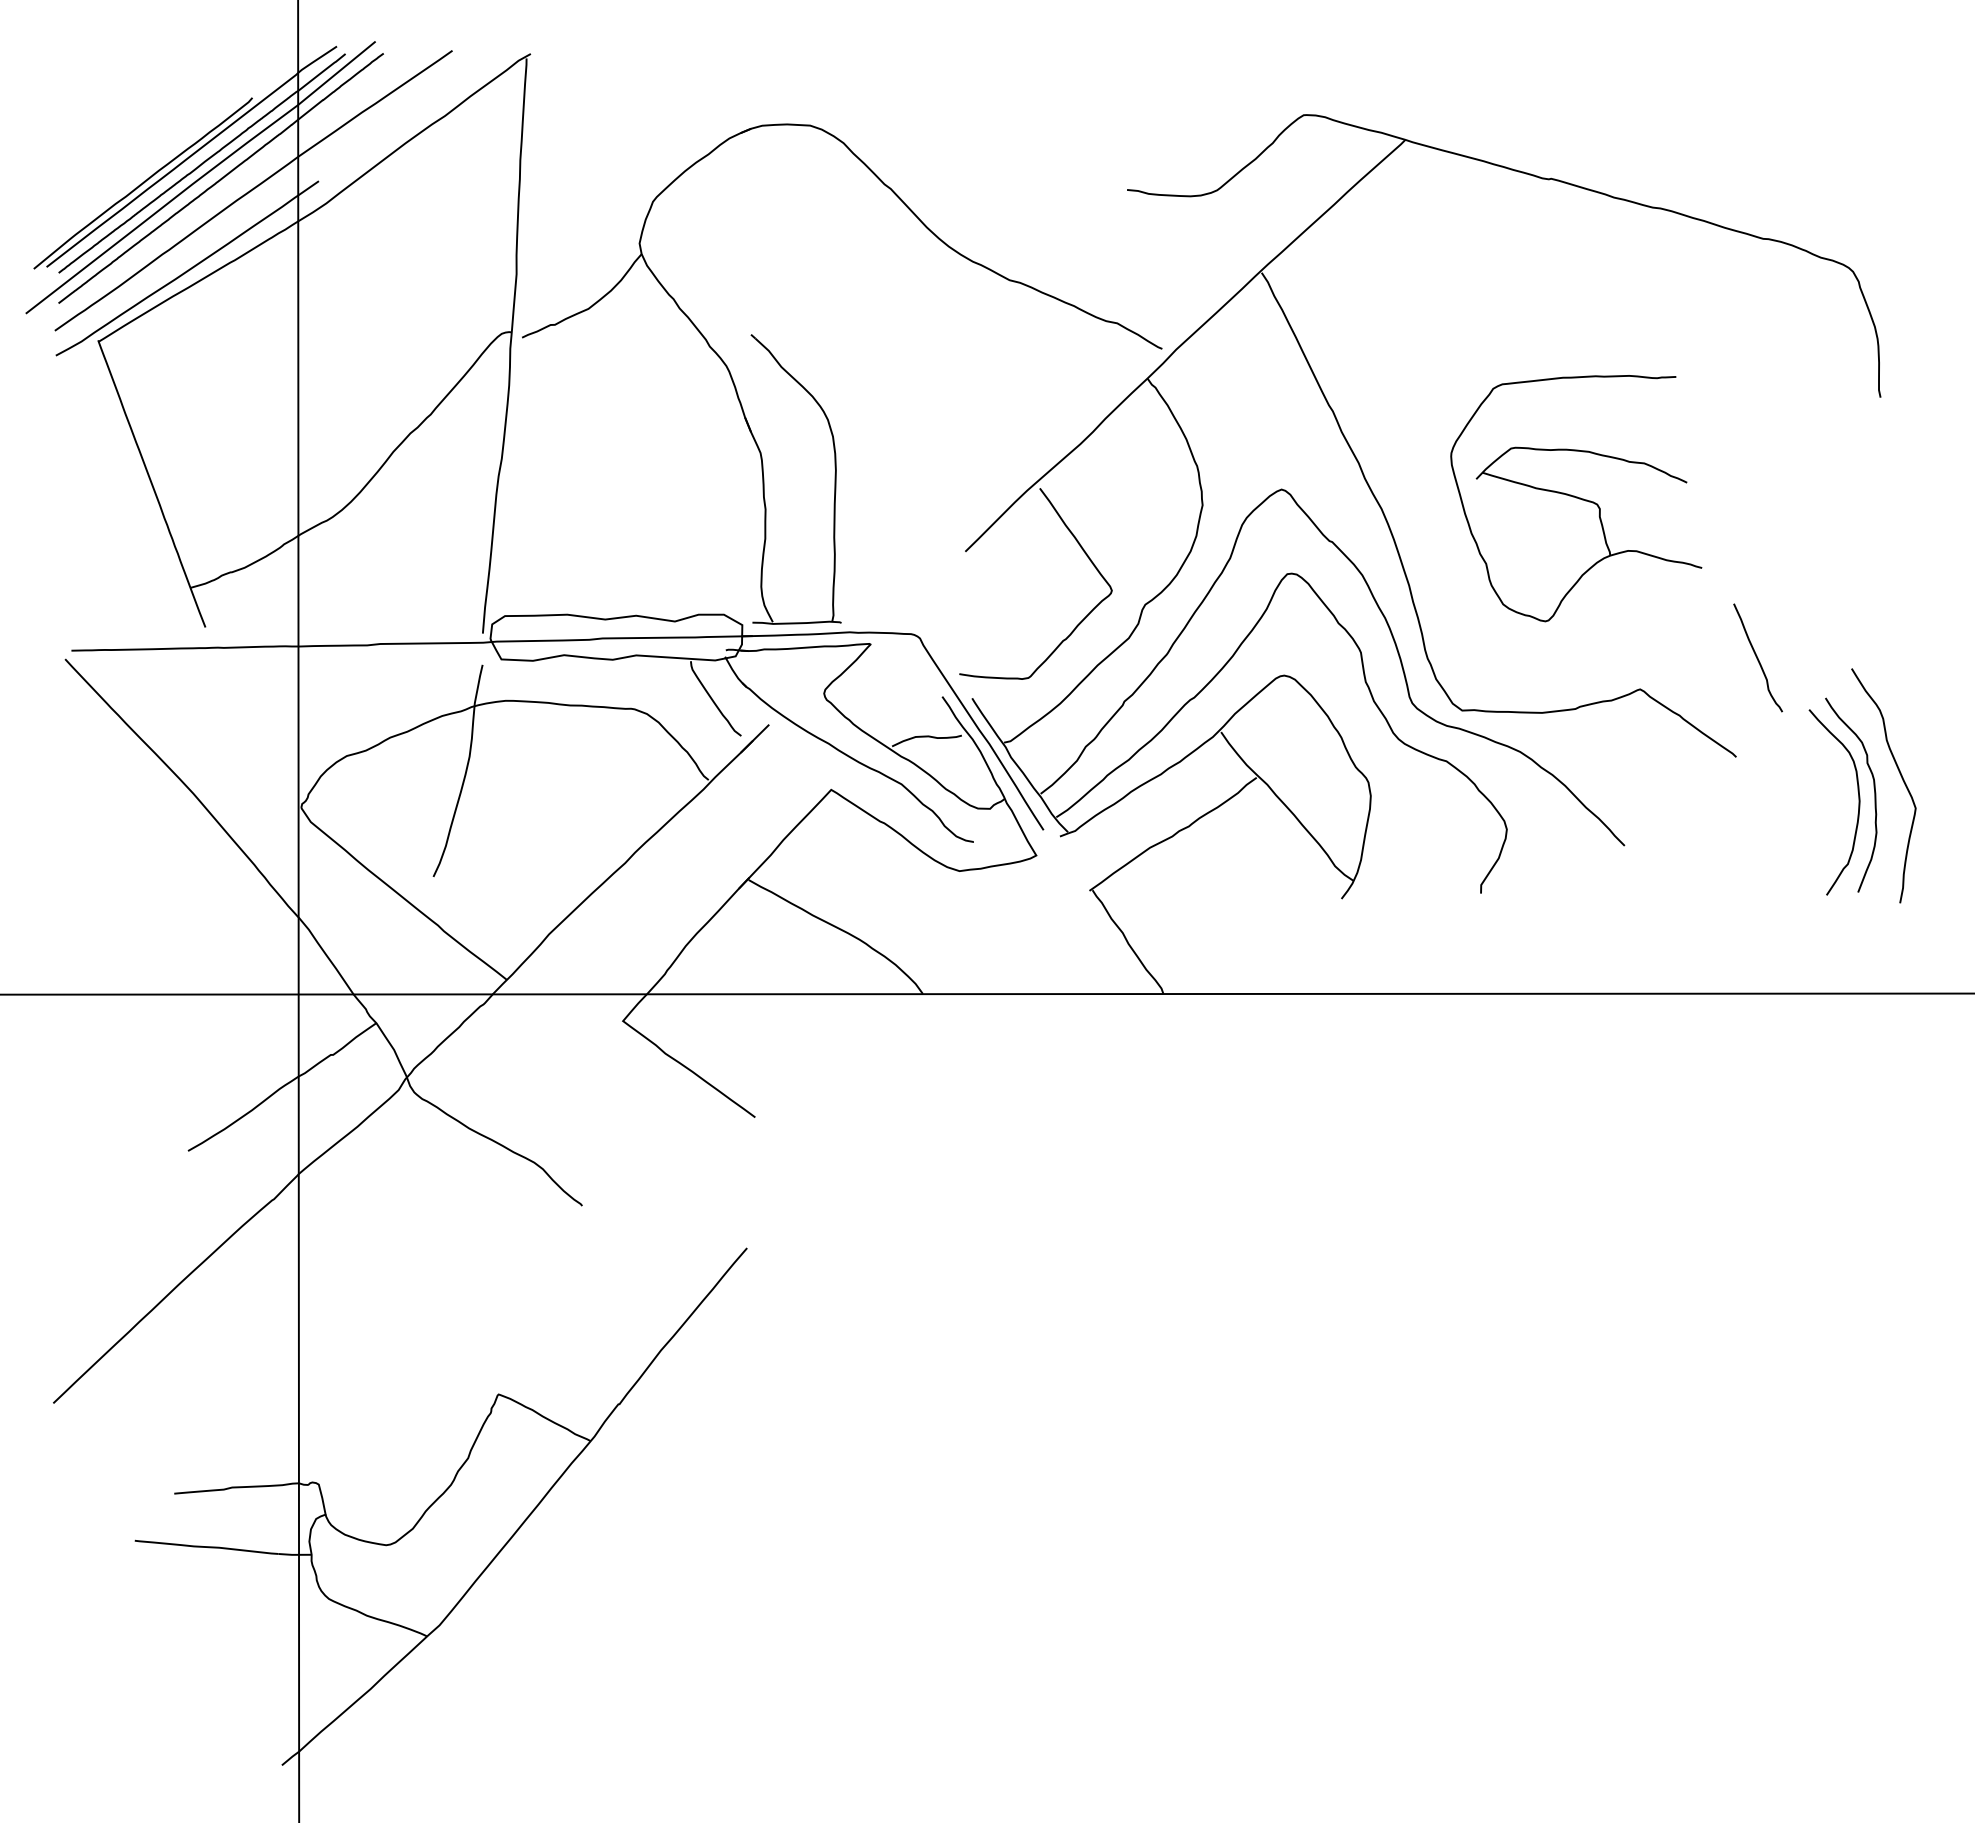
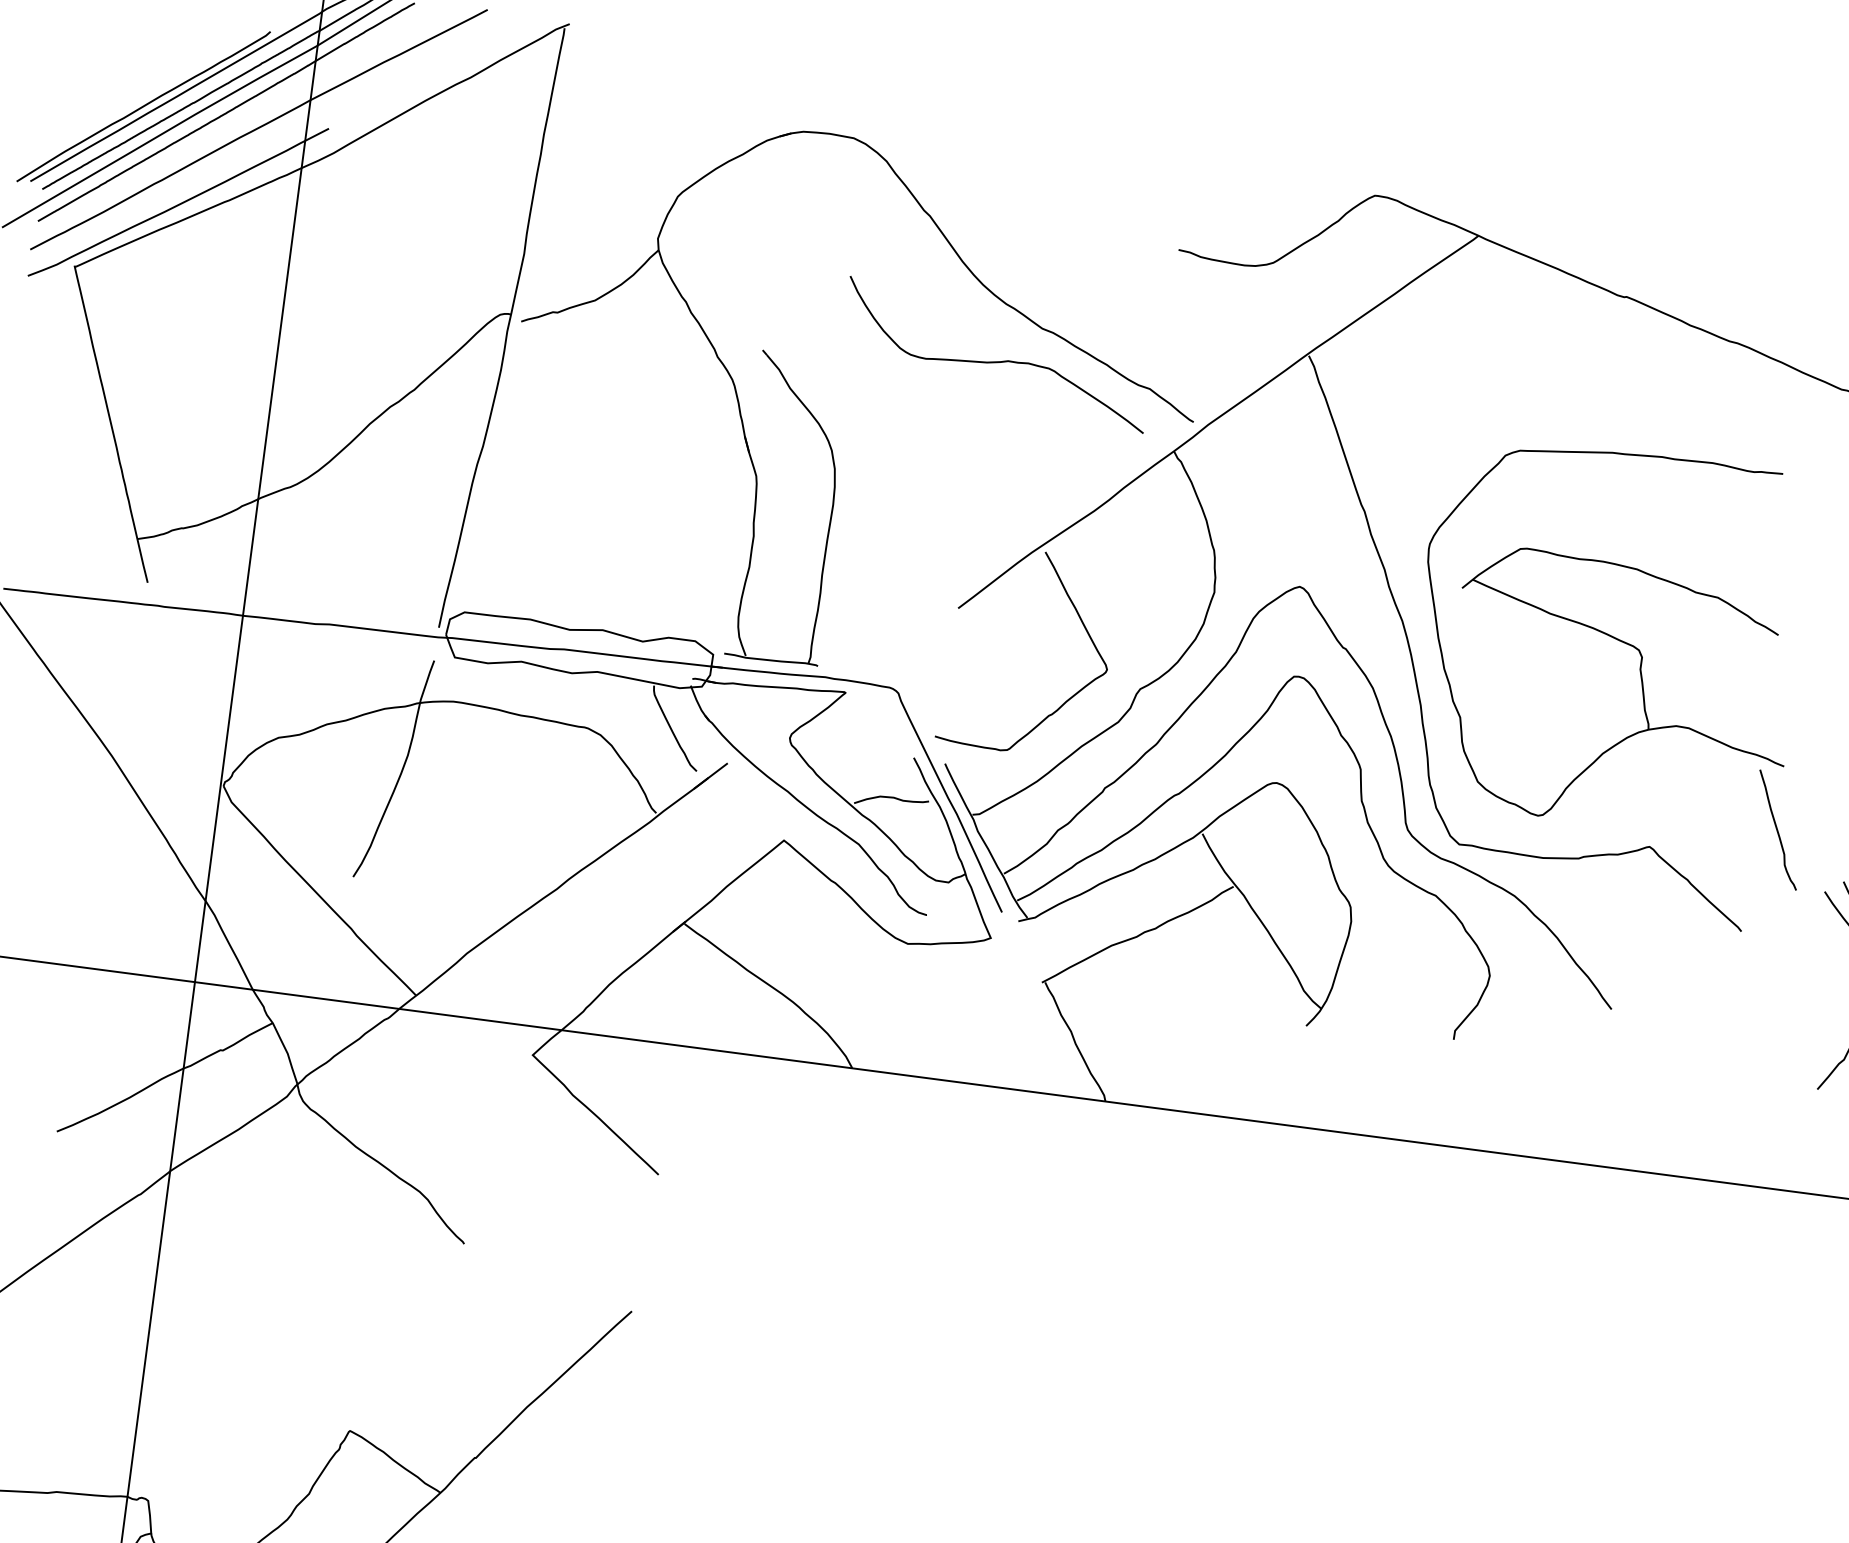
curve: (969, 316) -> (995, 361), added
part: (1576, 498) -> (1609, 637), size x1.43

